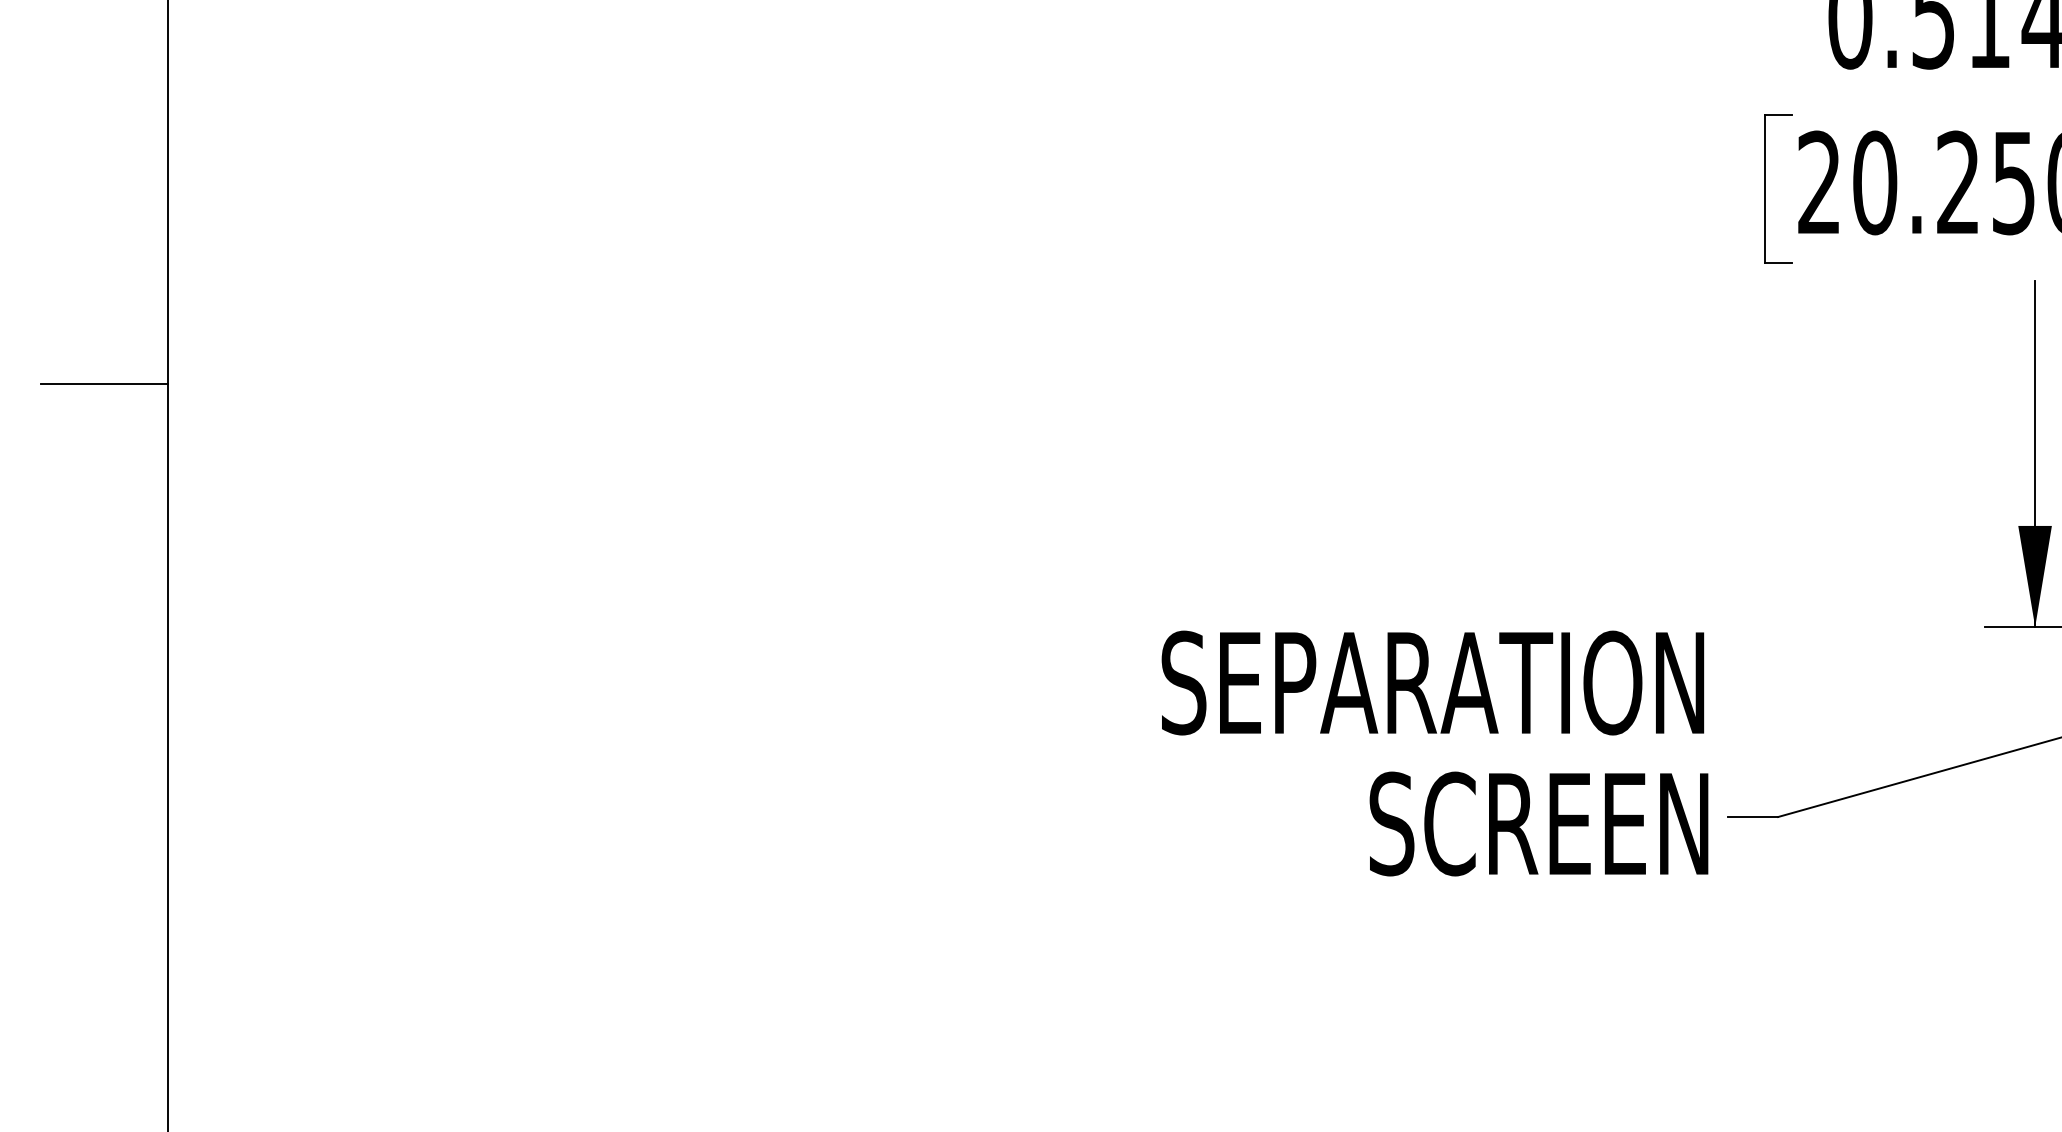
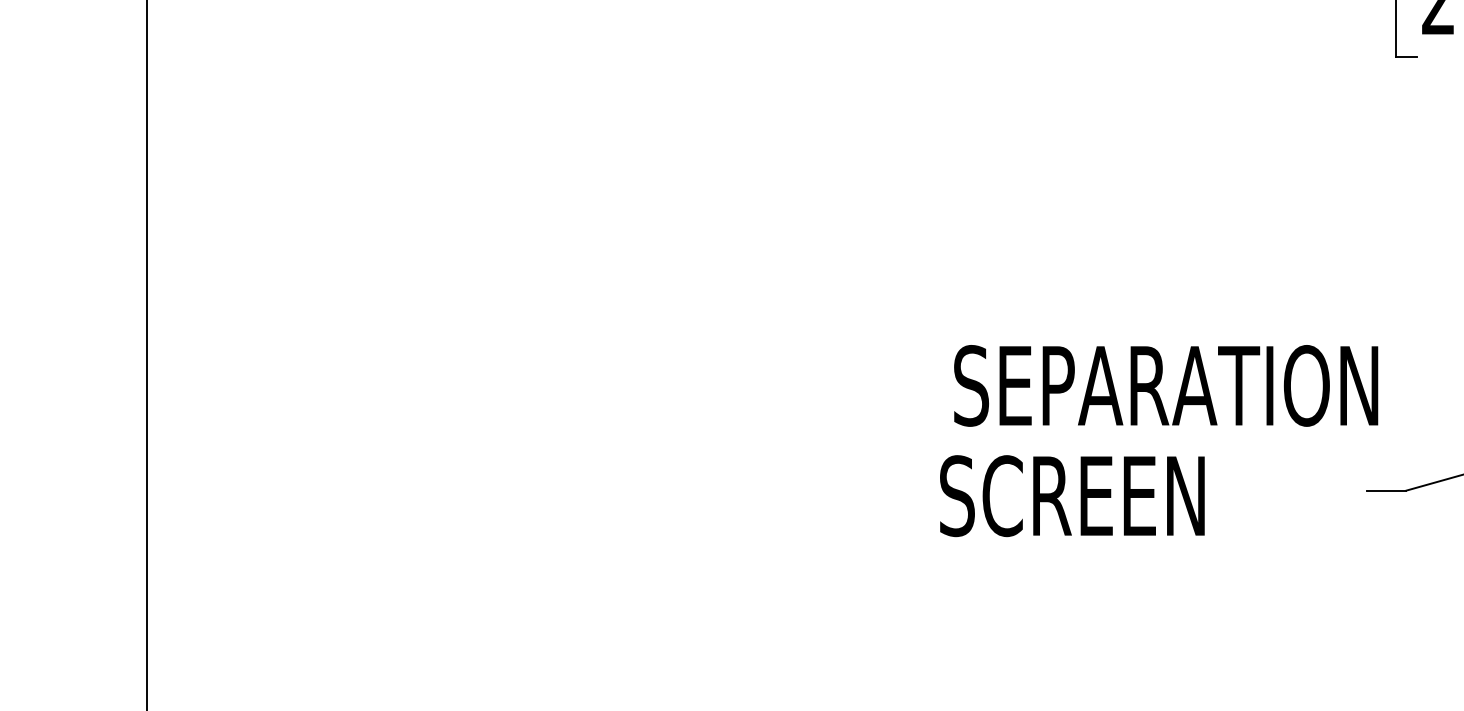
line: (104, 384) -> (97, 152), removed
text: (1432, 682) -> (1165, 385), moved
text: (1538, 823) -> (1071, 495), moved

